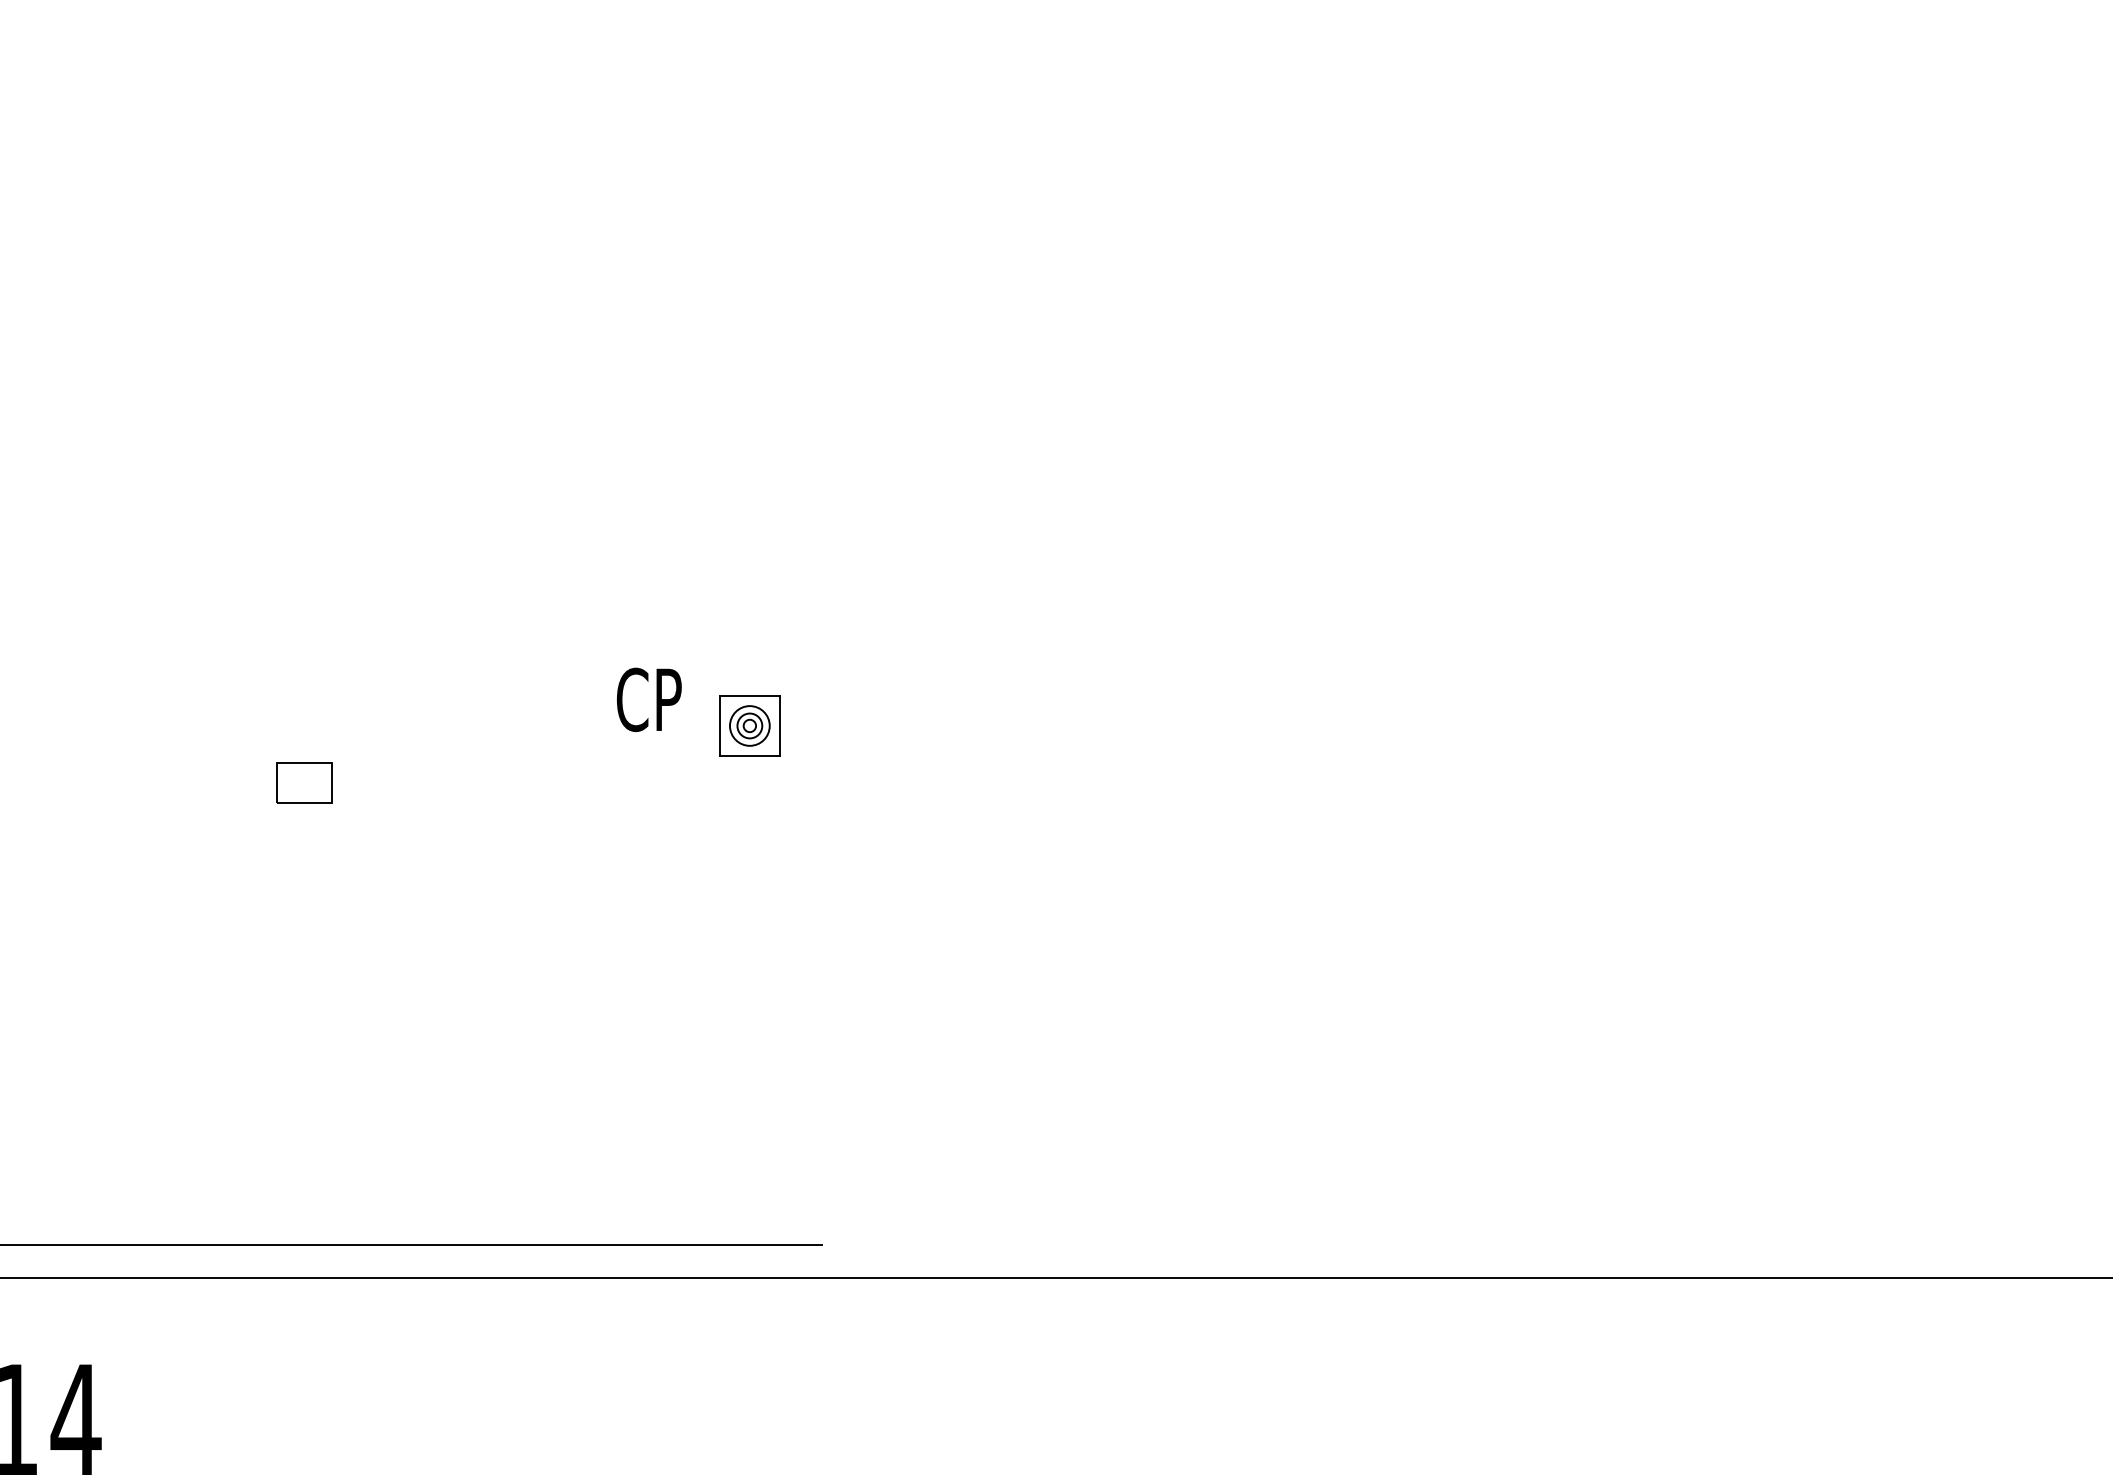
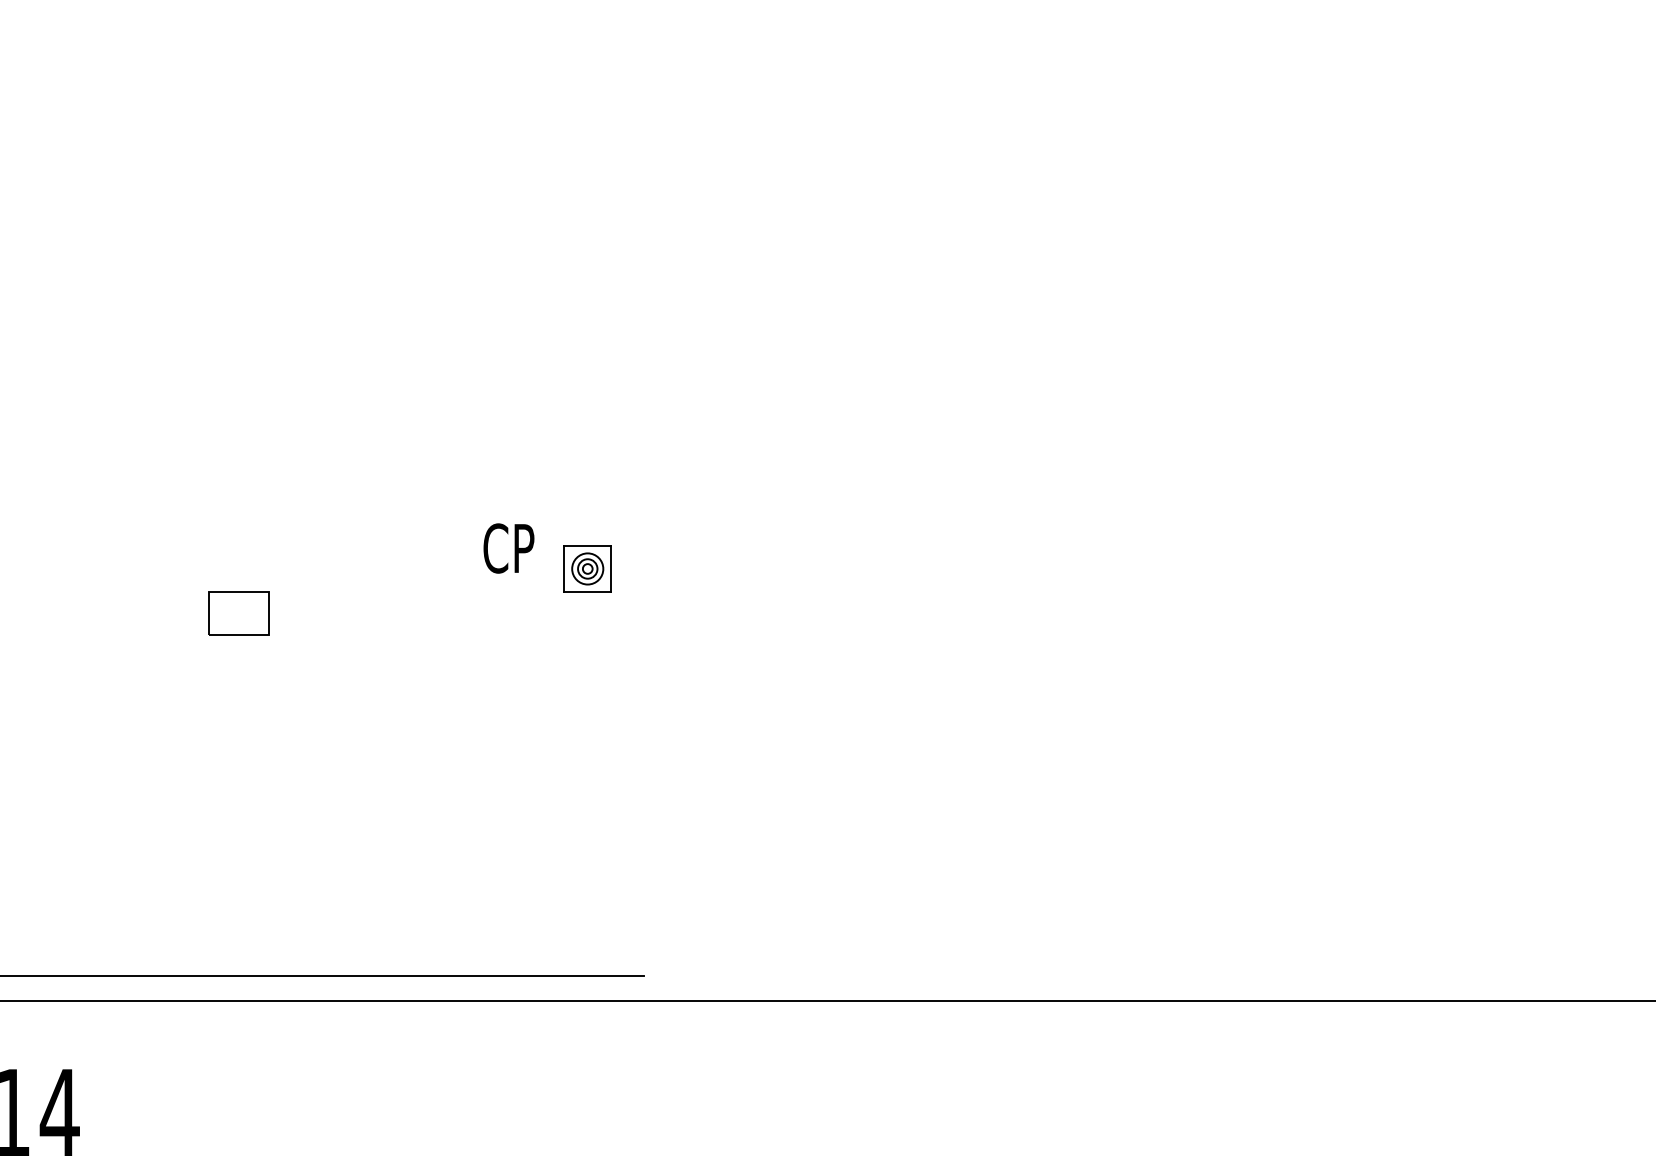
part: (304, 782) -> (238, 613), size x1.4

